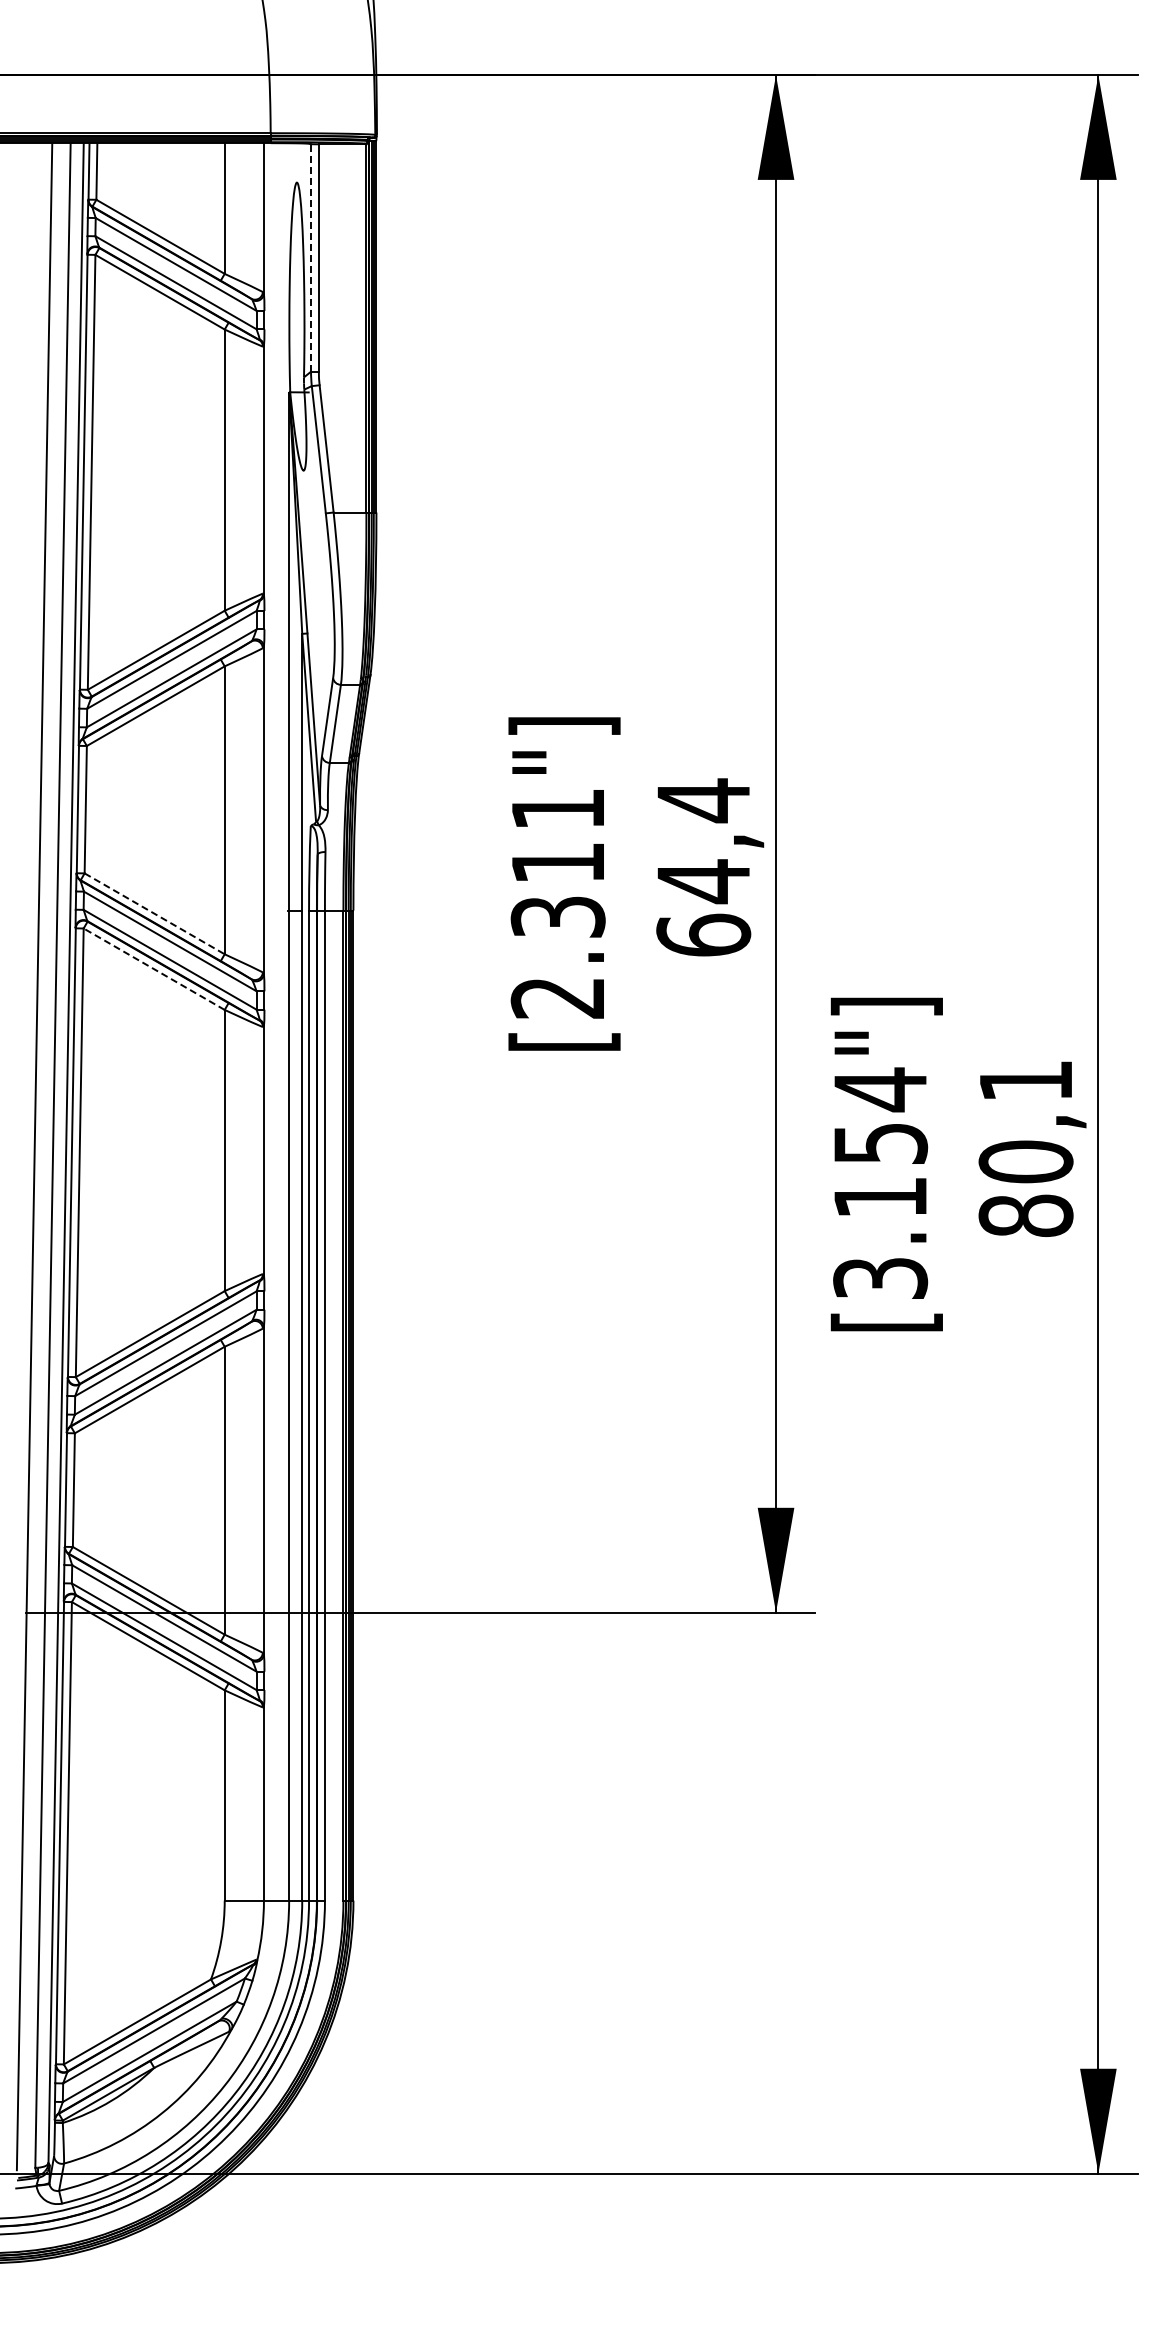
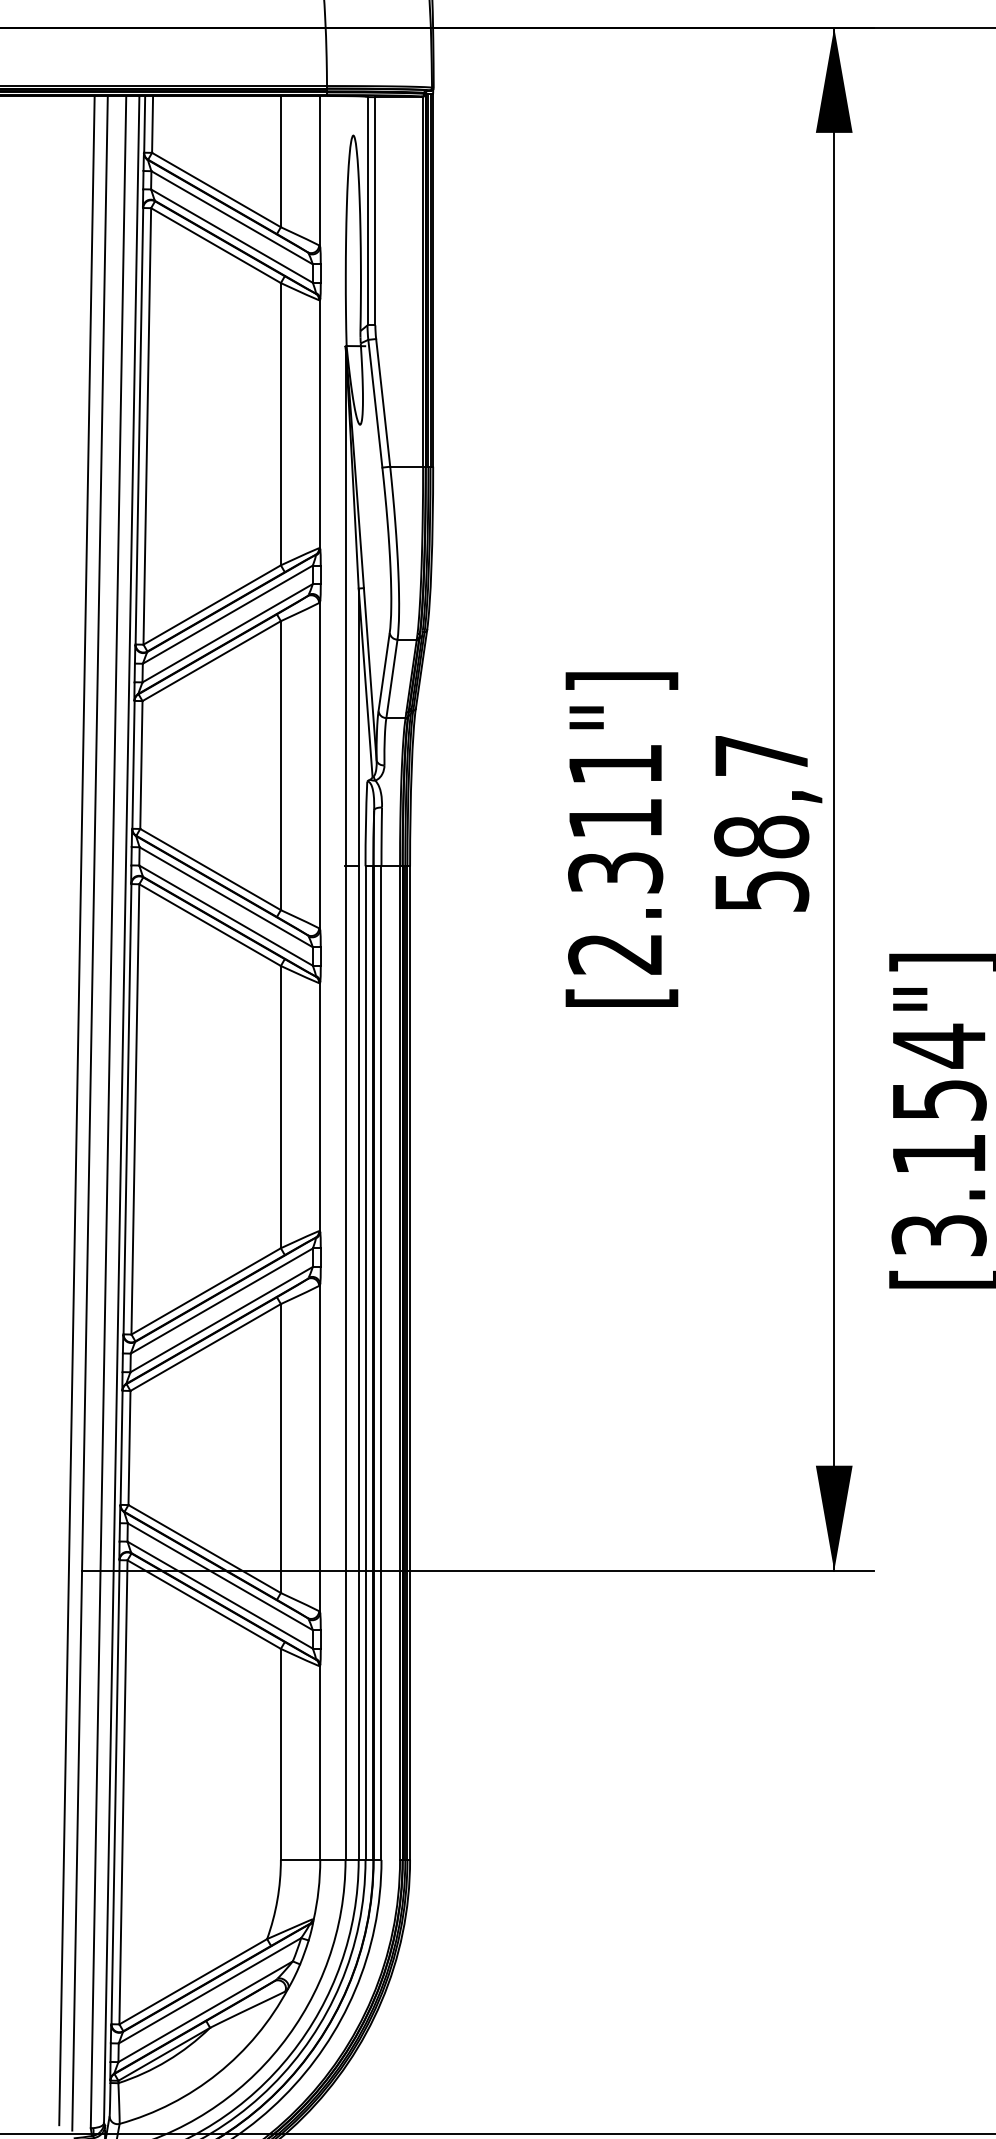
line: (311, 257) -> (367, 210), dashed -> solid
text: (703, 867) -> (761, 823), 64,4 -> 58,7
line: (154, 913) -> (210, 869), dashed -> solid
line: (153, 968) -> (209, 924), dashed -> solid
line: (21, 1153) -> (76, 1110), added

